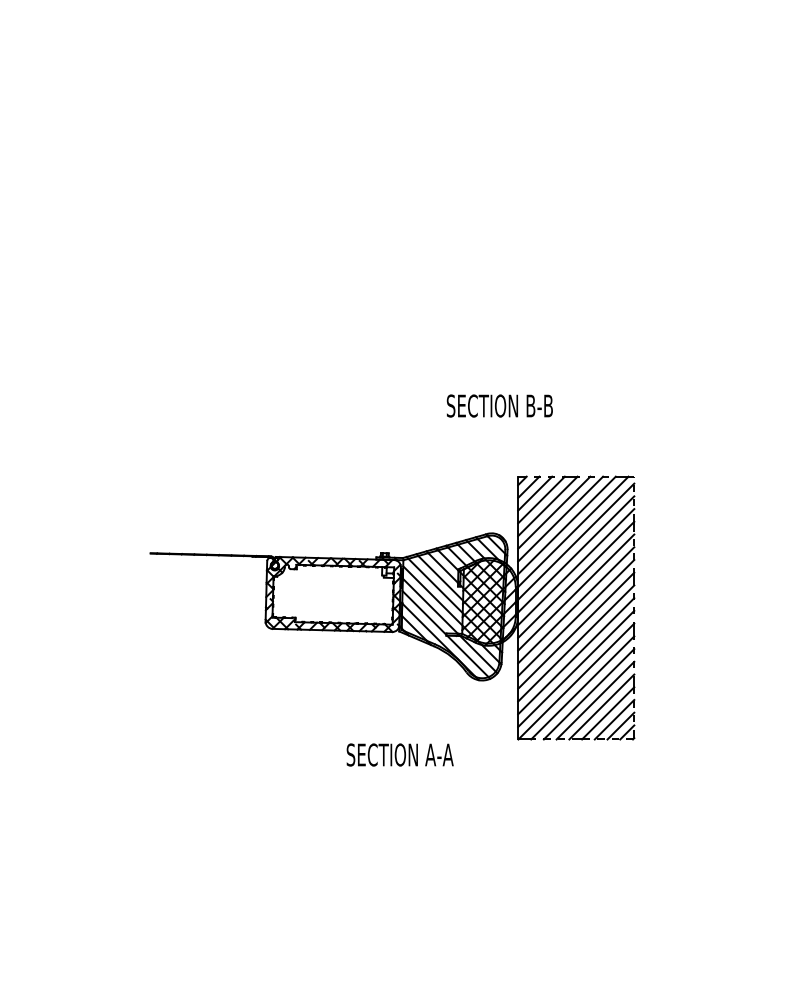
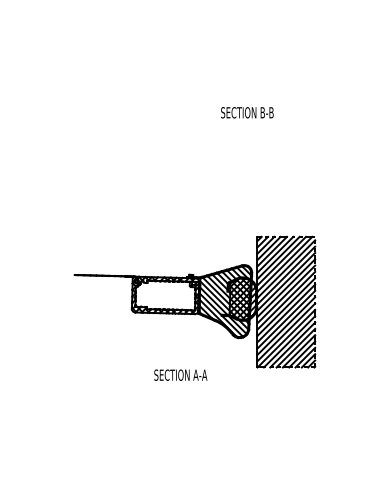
text: (500, 405) -> (247, 112), moved
text: (399, 753) -> (180, 374), moved

